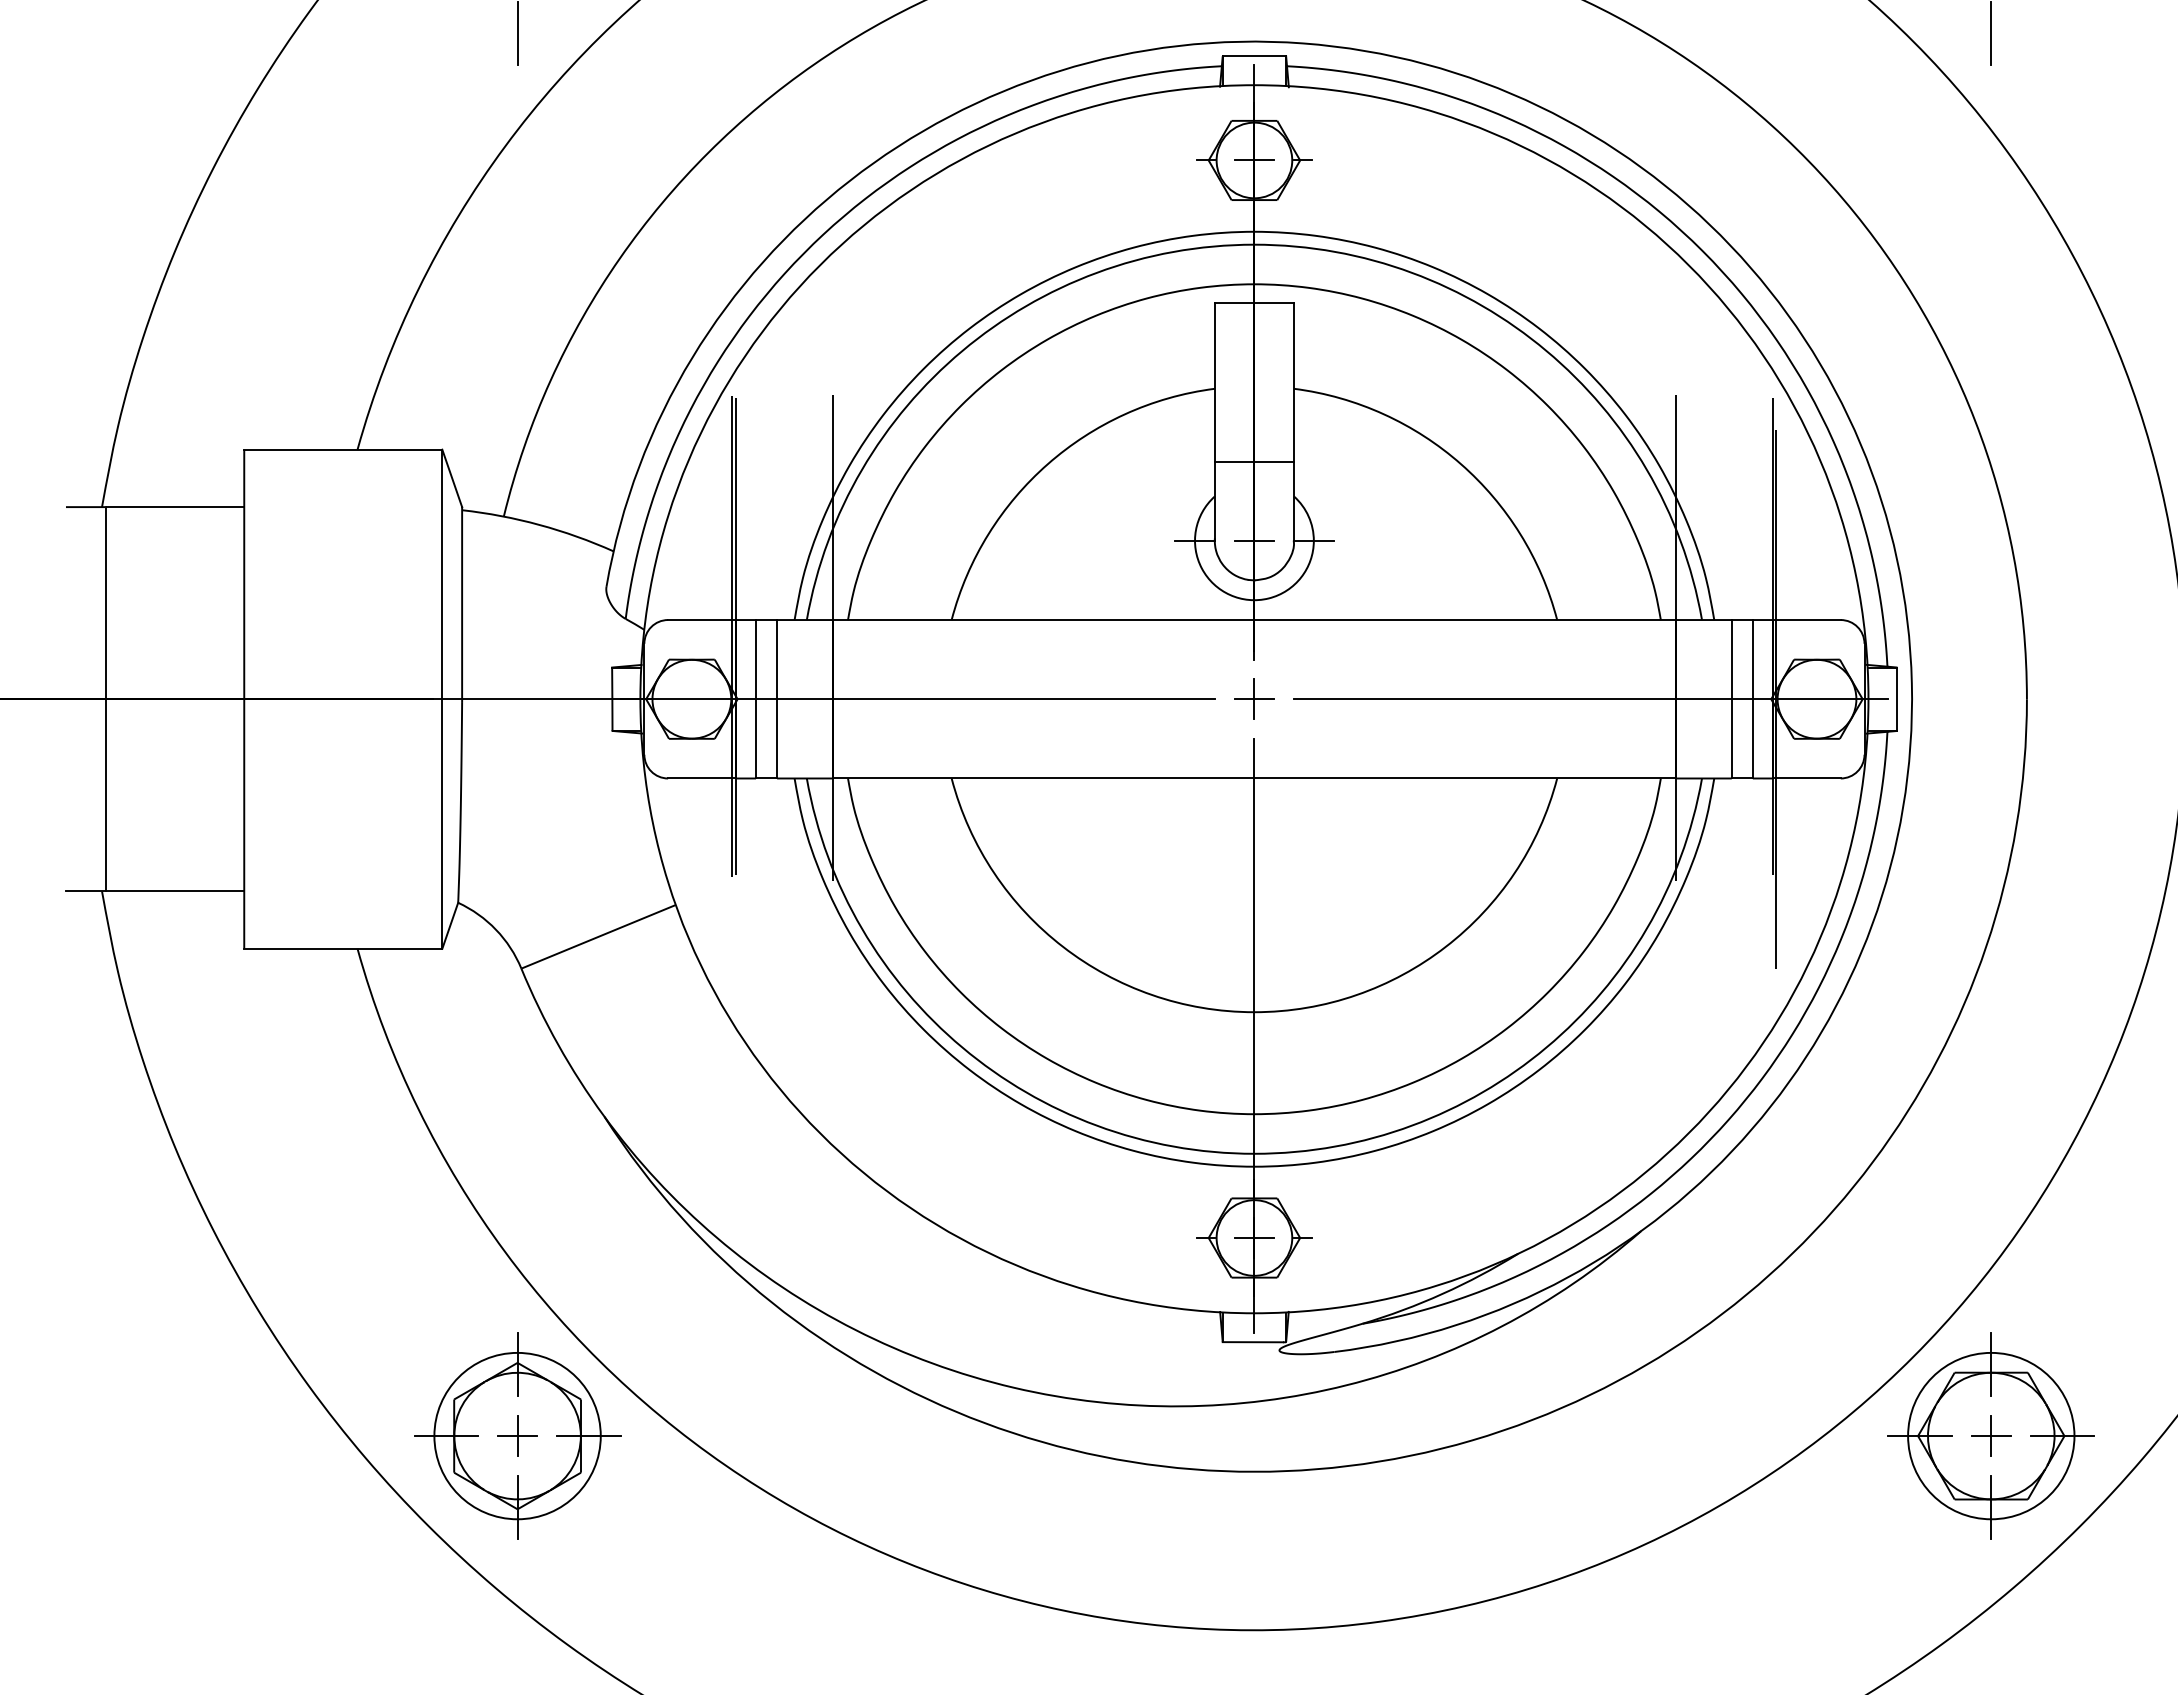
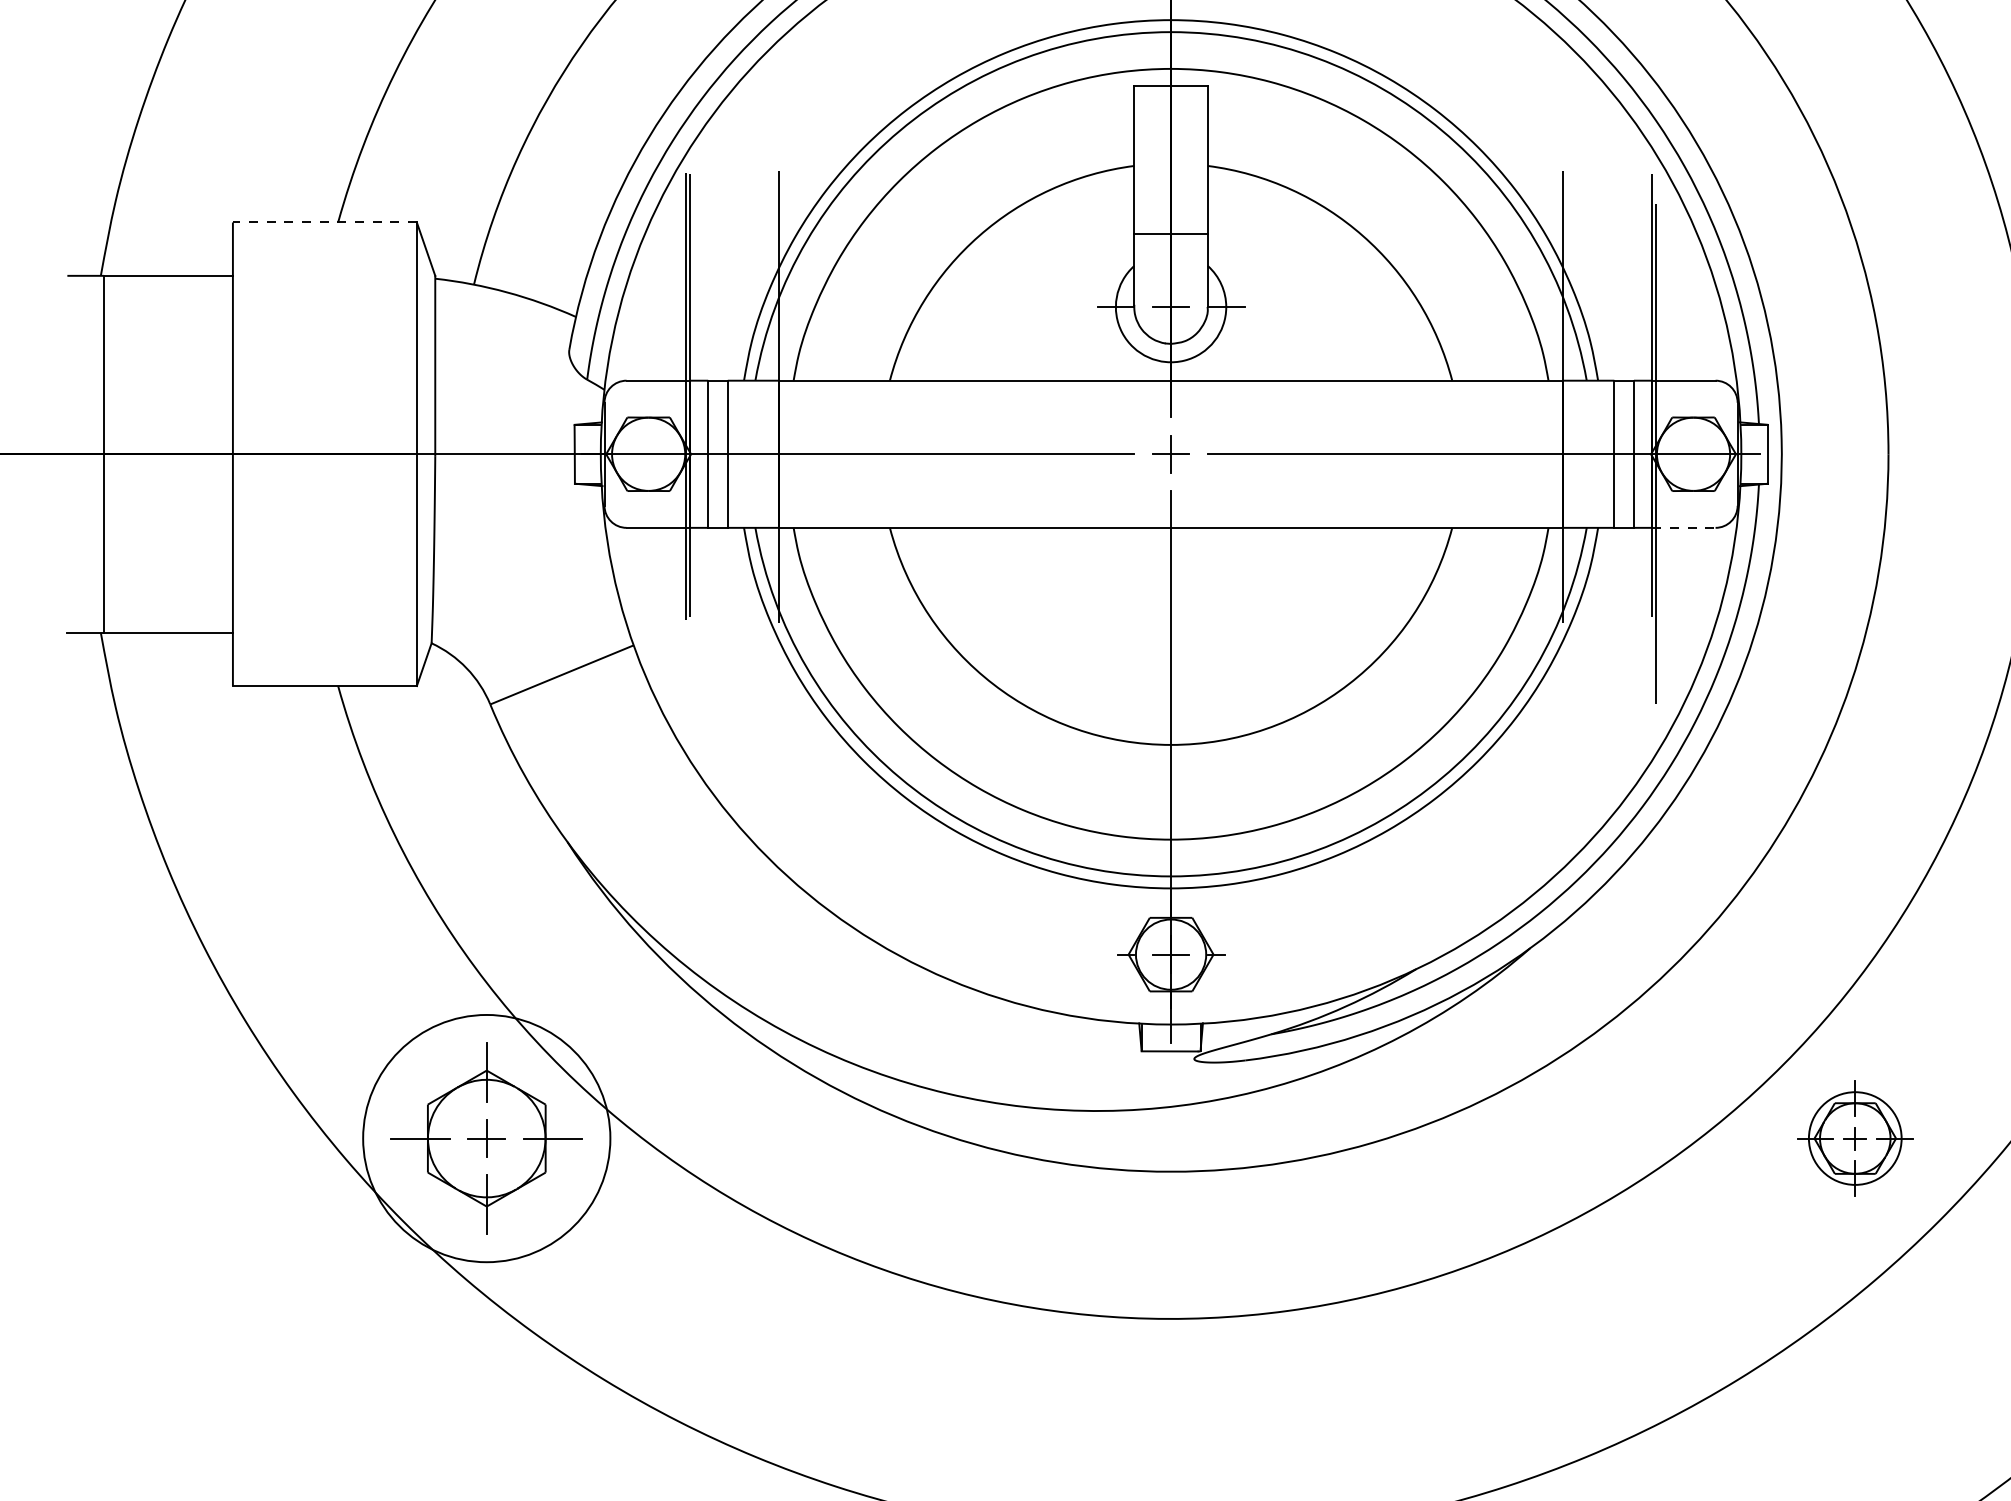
line: (342, 449) -> (324, 222), solid -> dashed
line: (1807, 778) -> (1684, 527), solid -> dashed
circle: (517, 1435) -> (486, 1138), size x1.6
part: (1990, 1435) -> (1854, 1138), size x0.6

